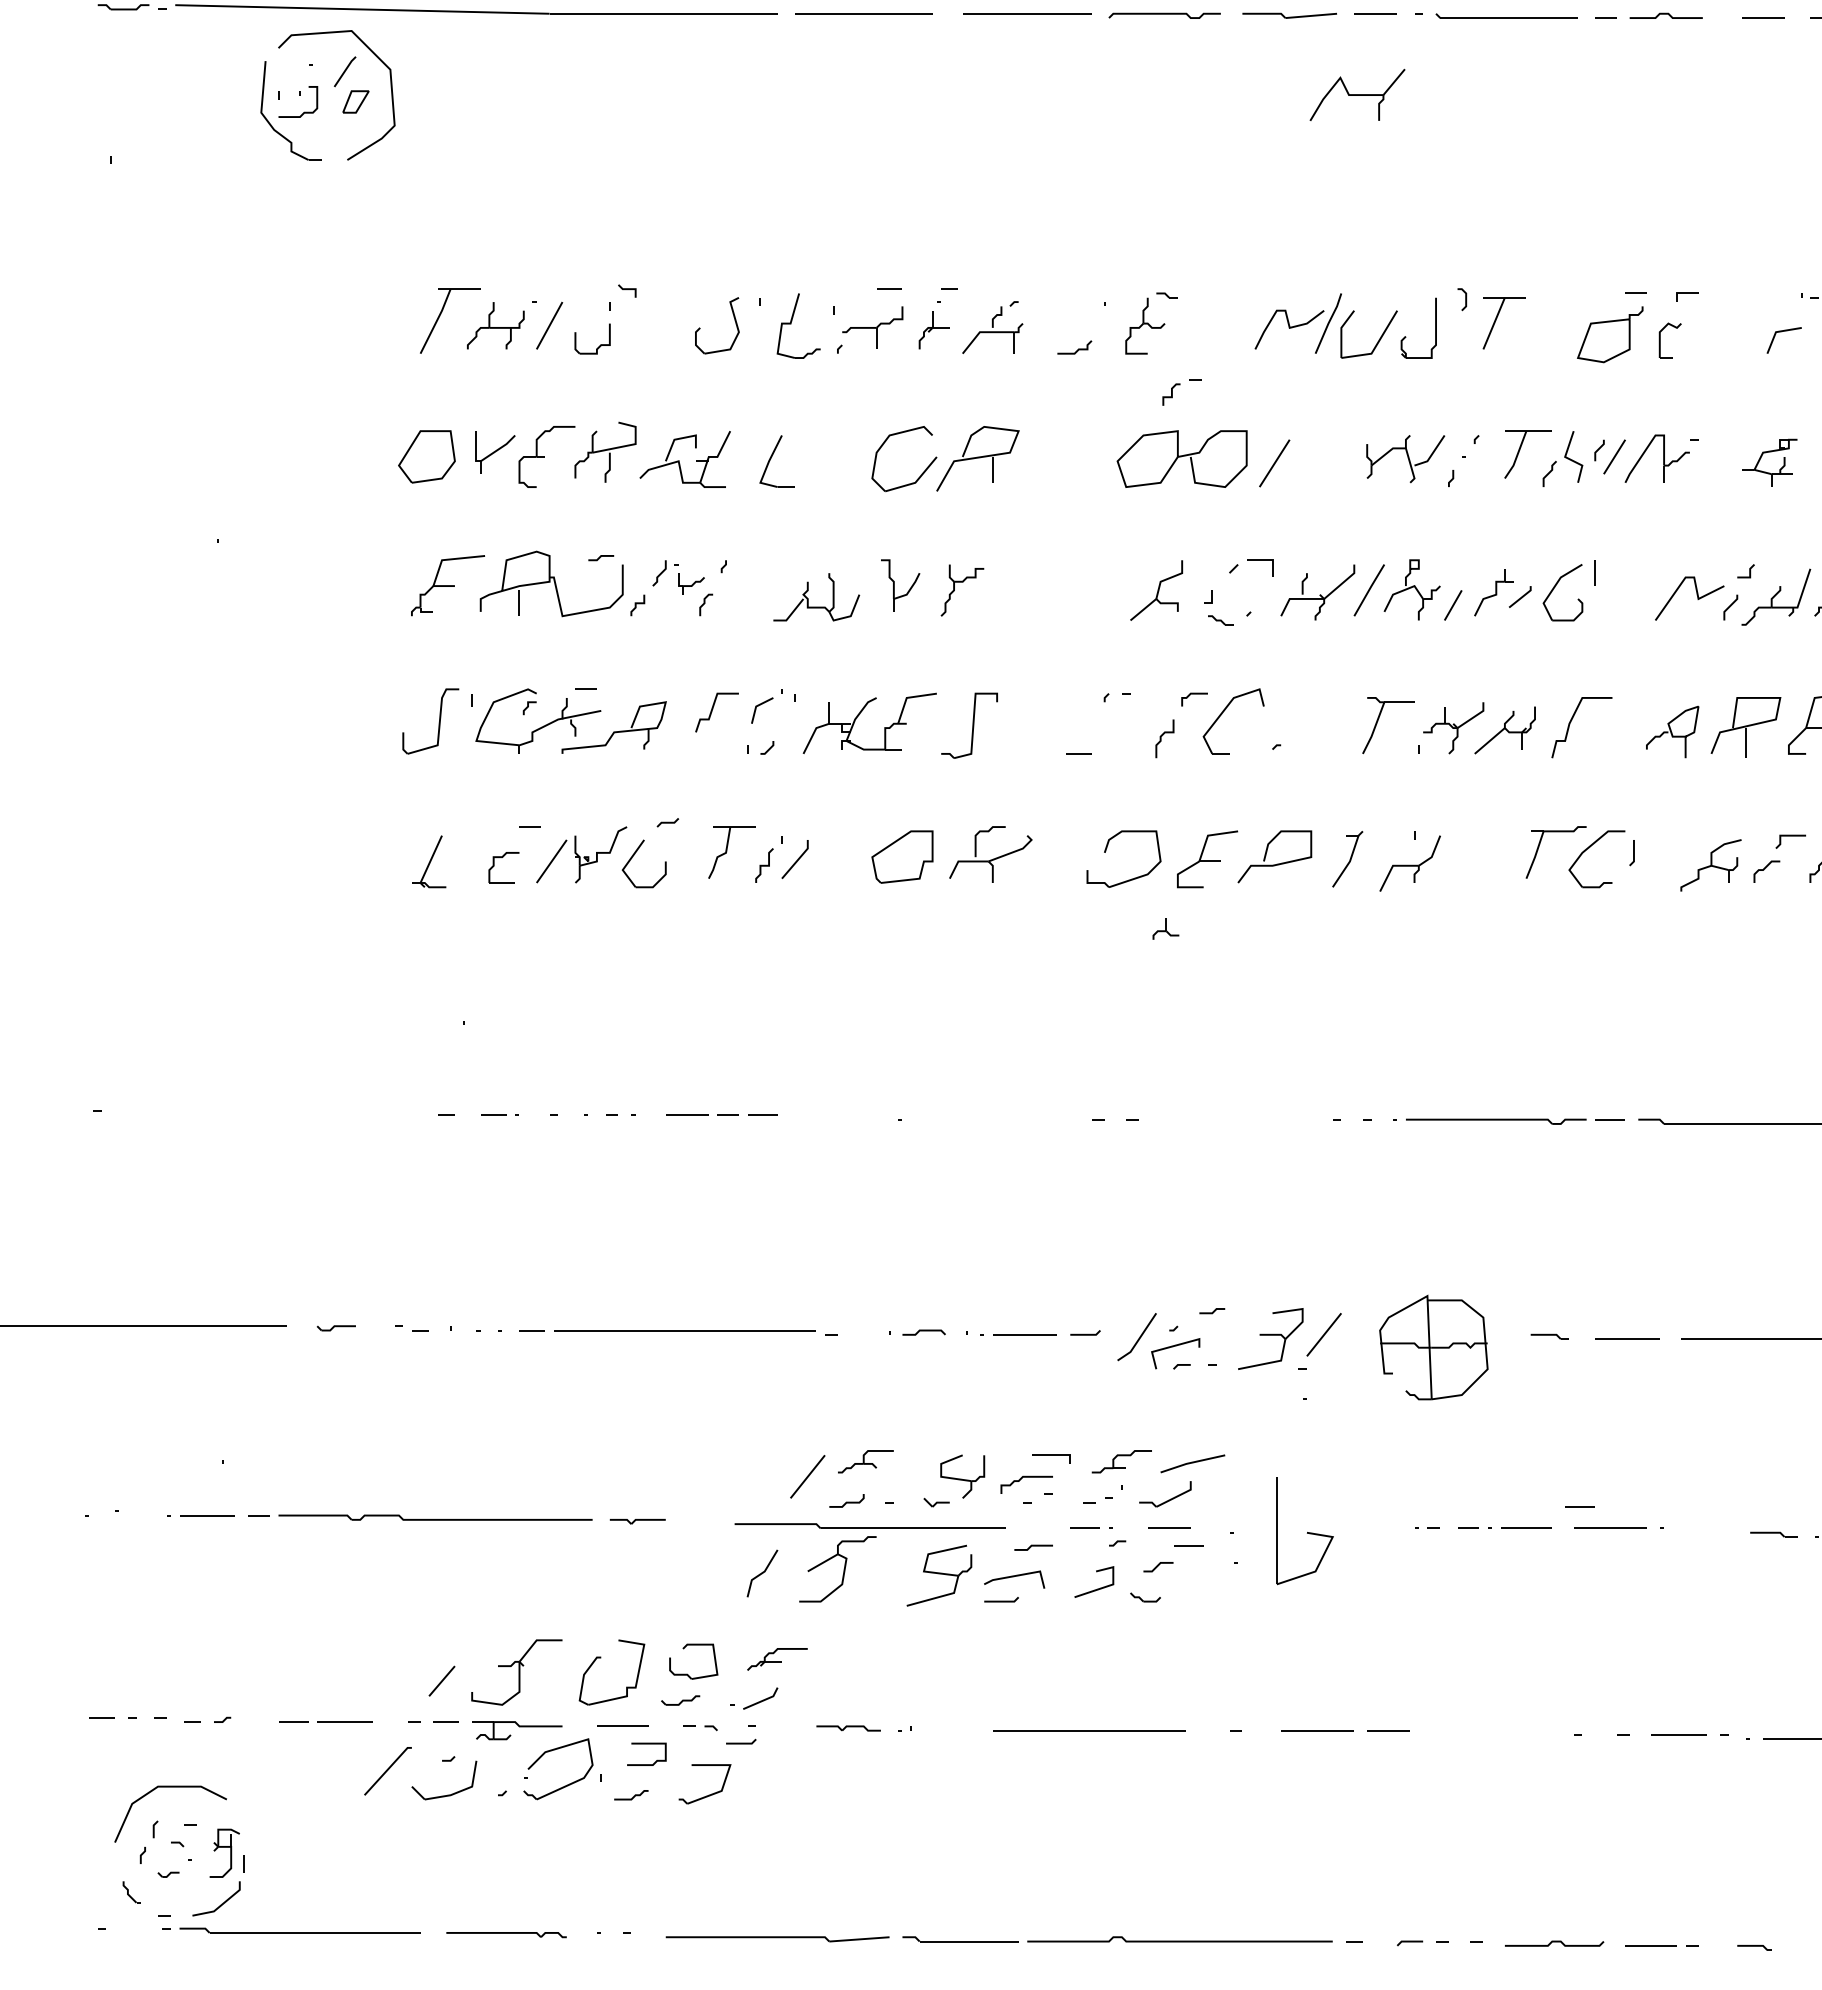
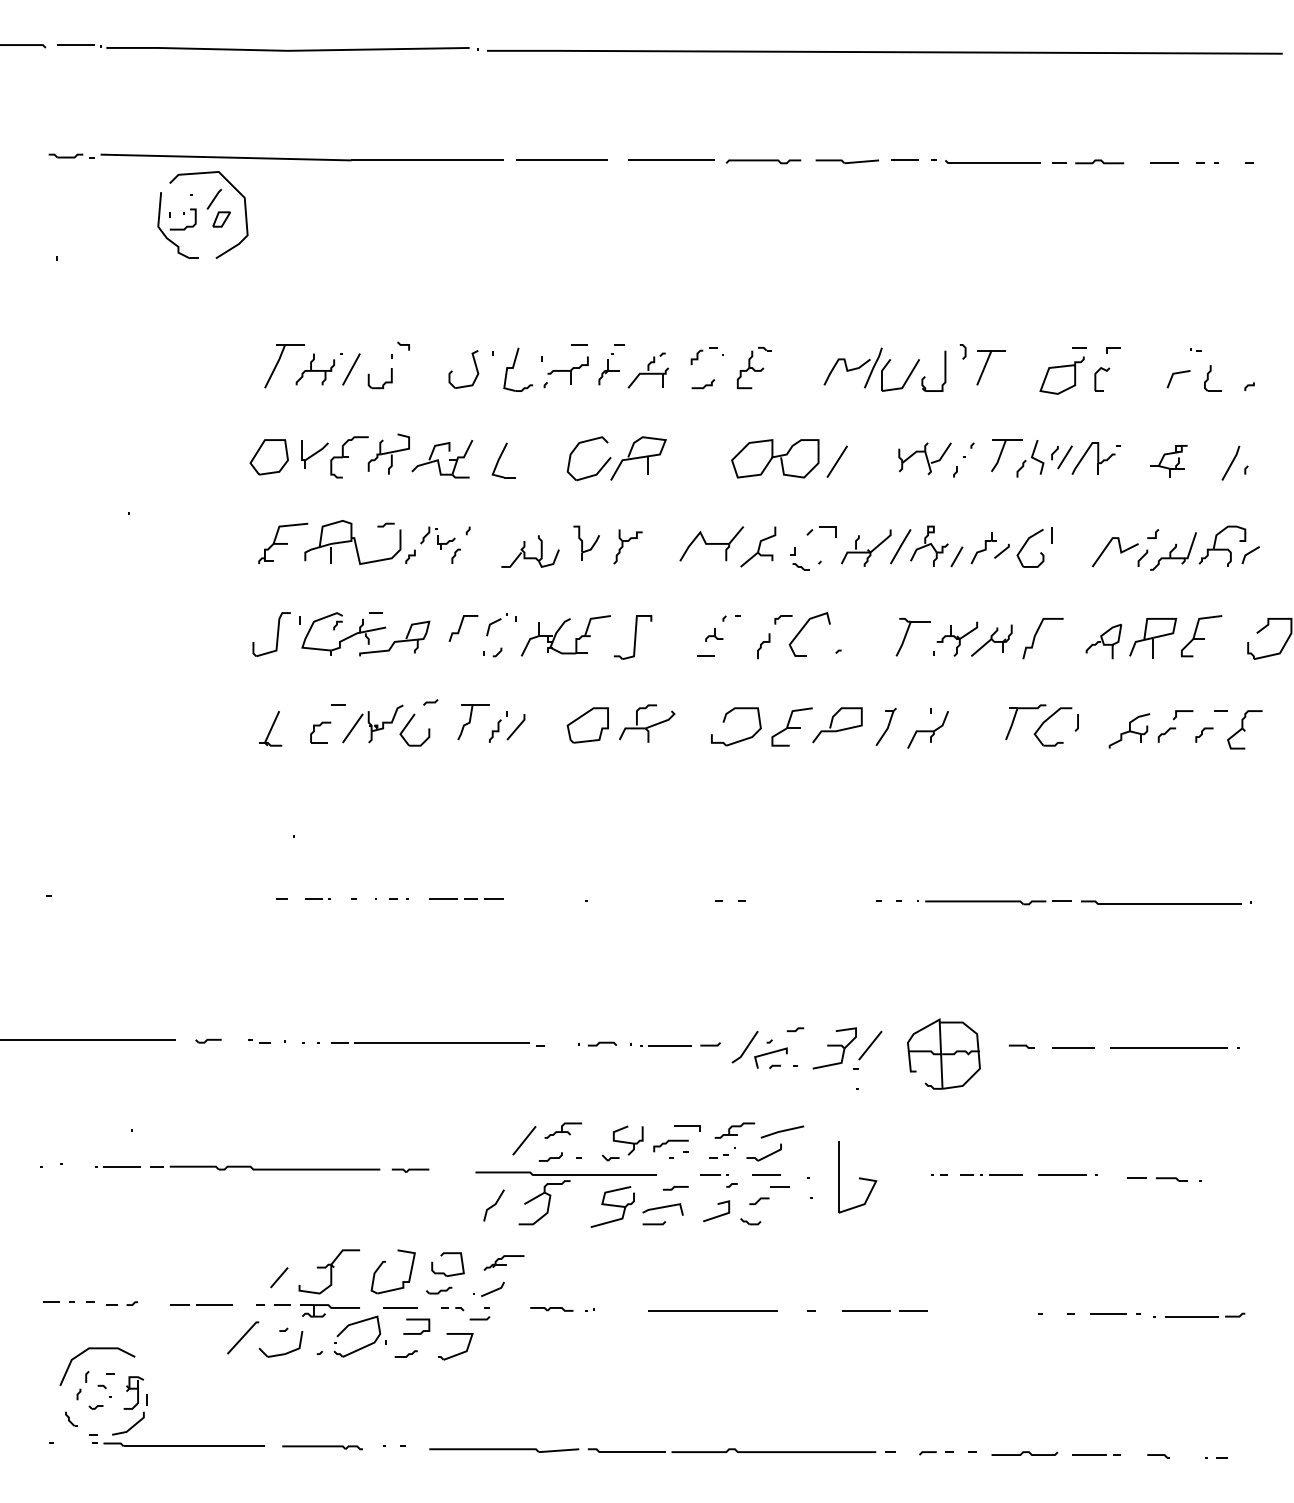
part: (1357, 94) -> (711, 543), moved
part: (1180, 392) -> (703, 356), moved
part: (1166, 928) -> (714, 634), moved
line: (1579, 1506) -> (1136, 1177), moved

